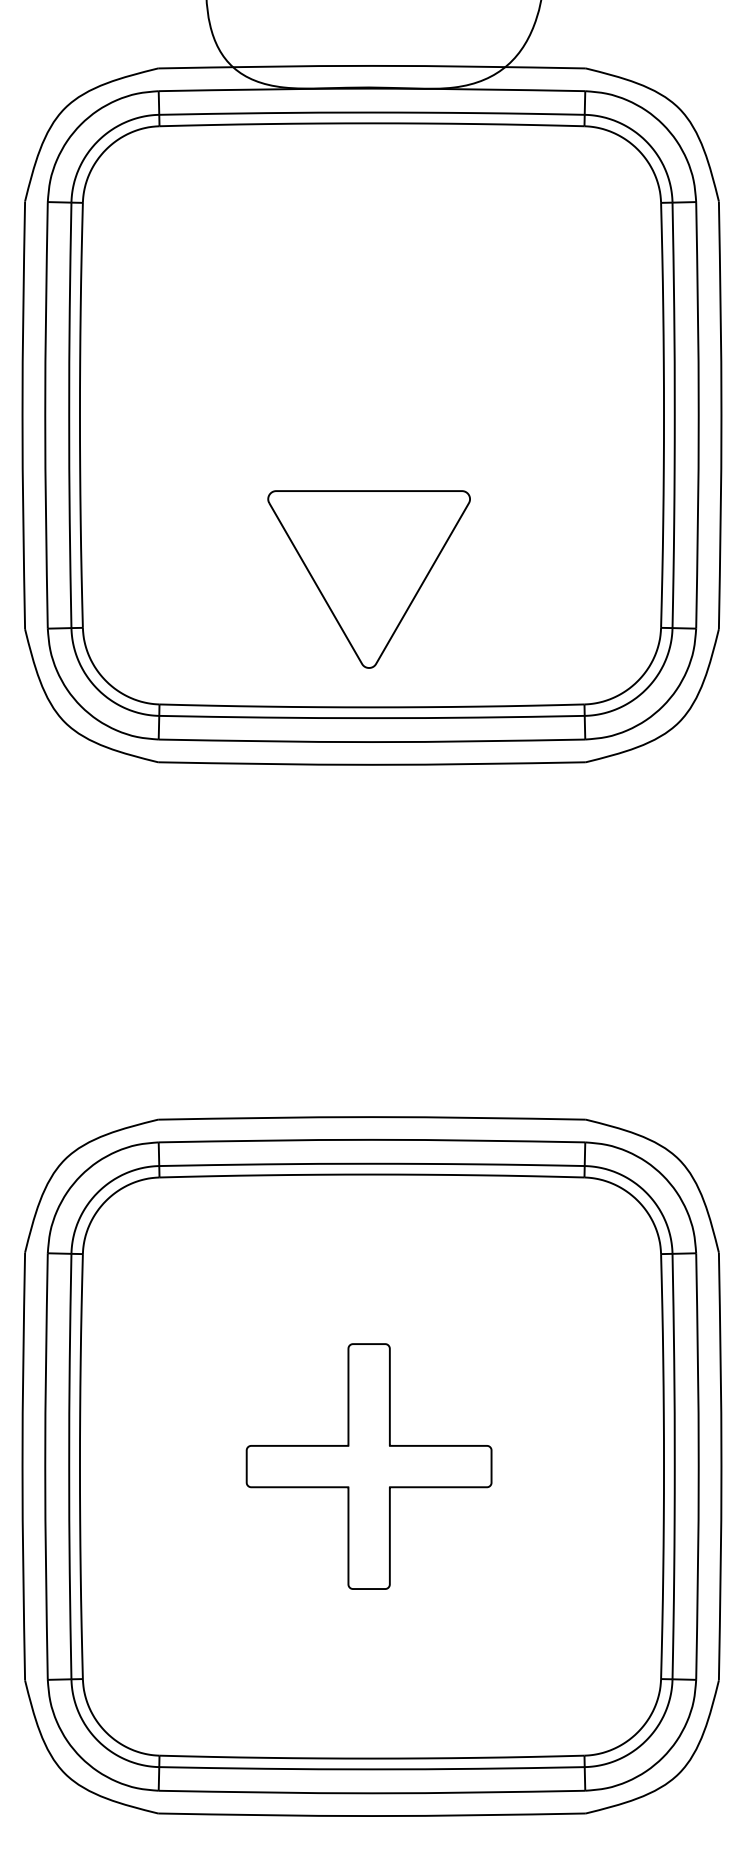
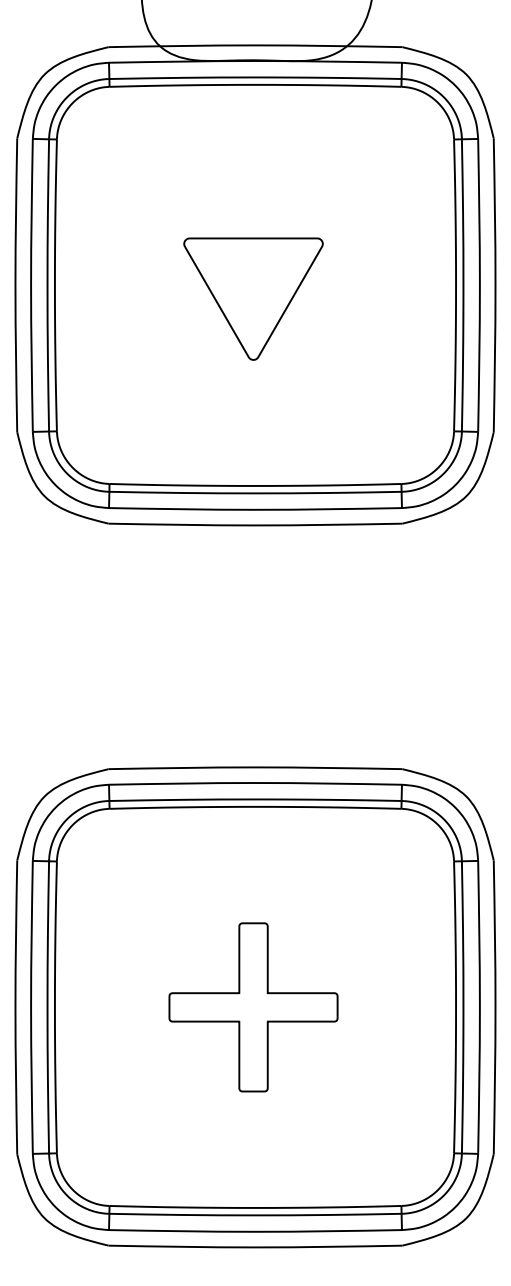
part: (369, 578) -> (253, 298), moved

